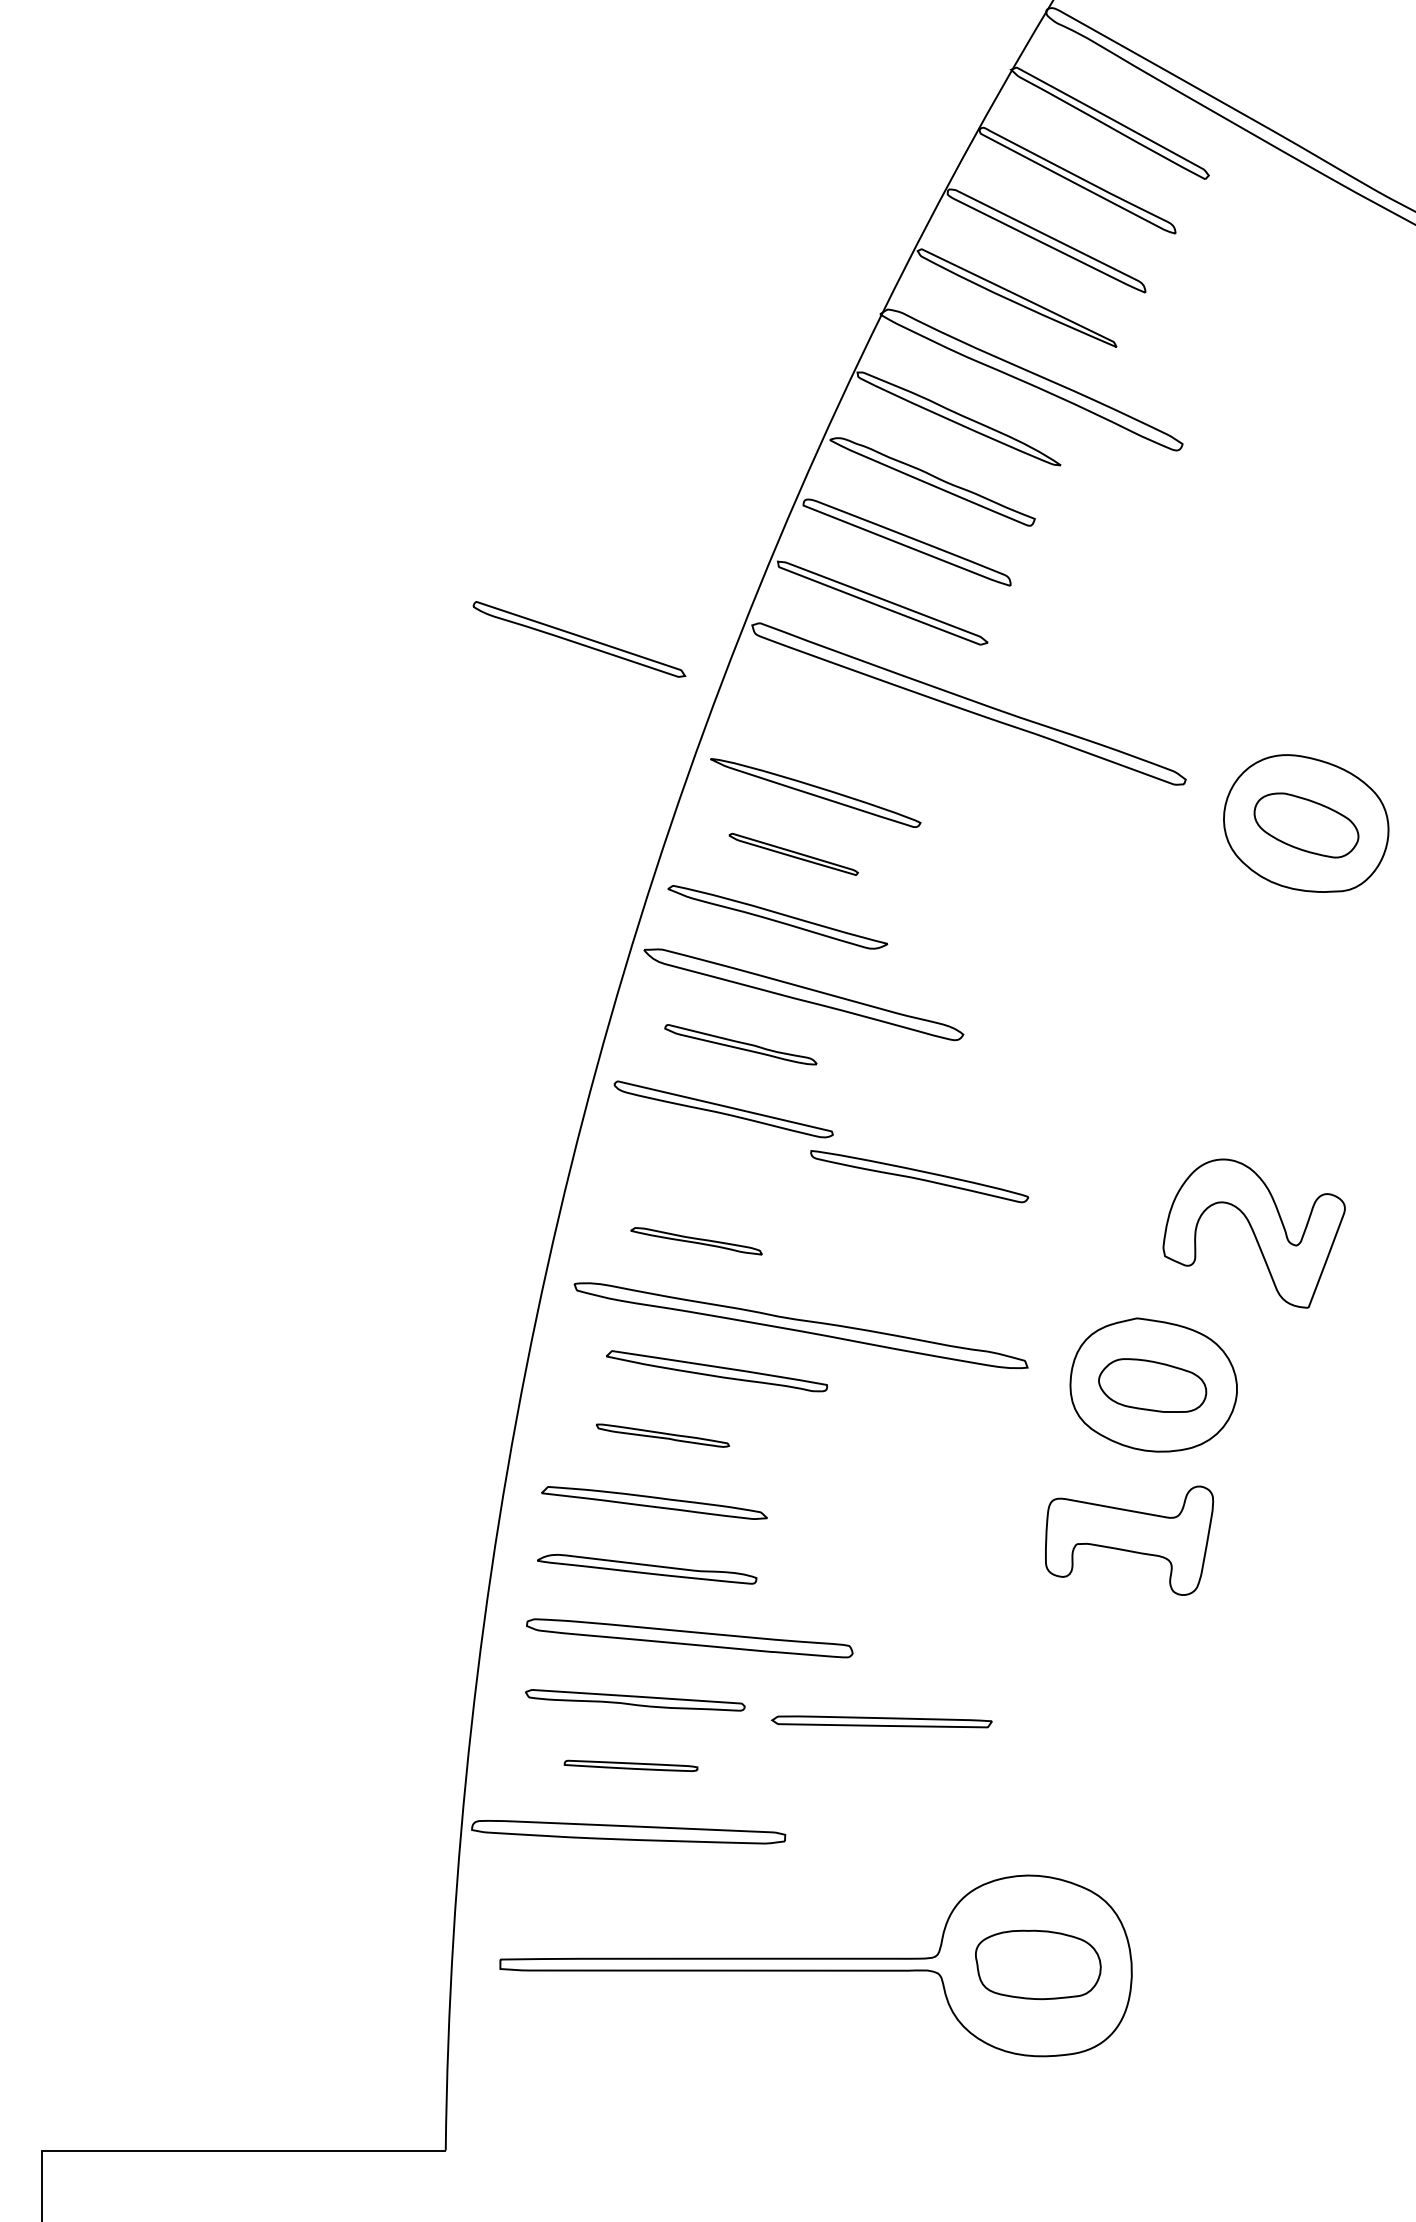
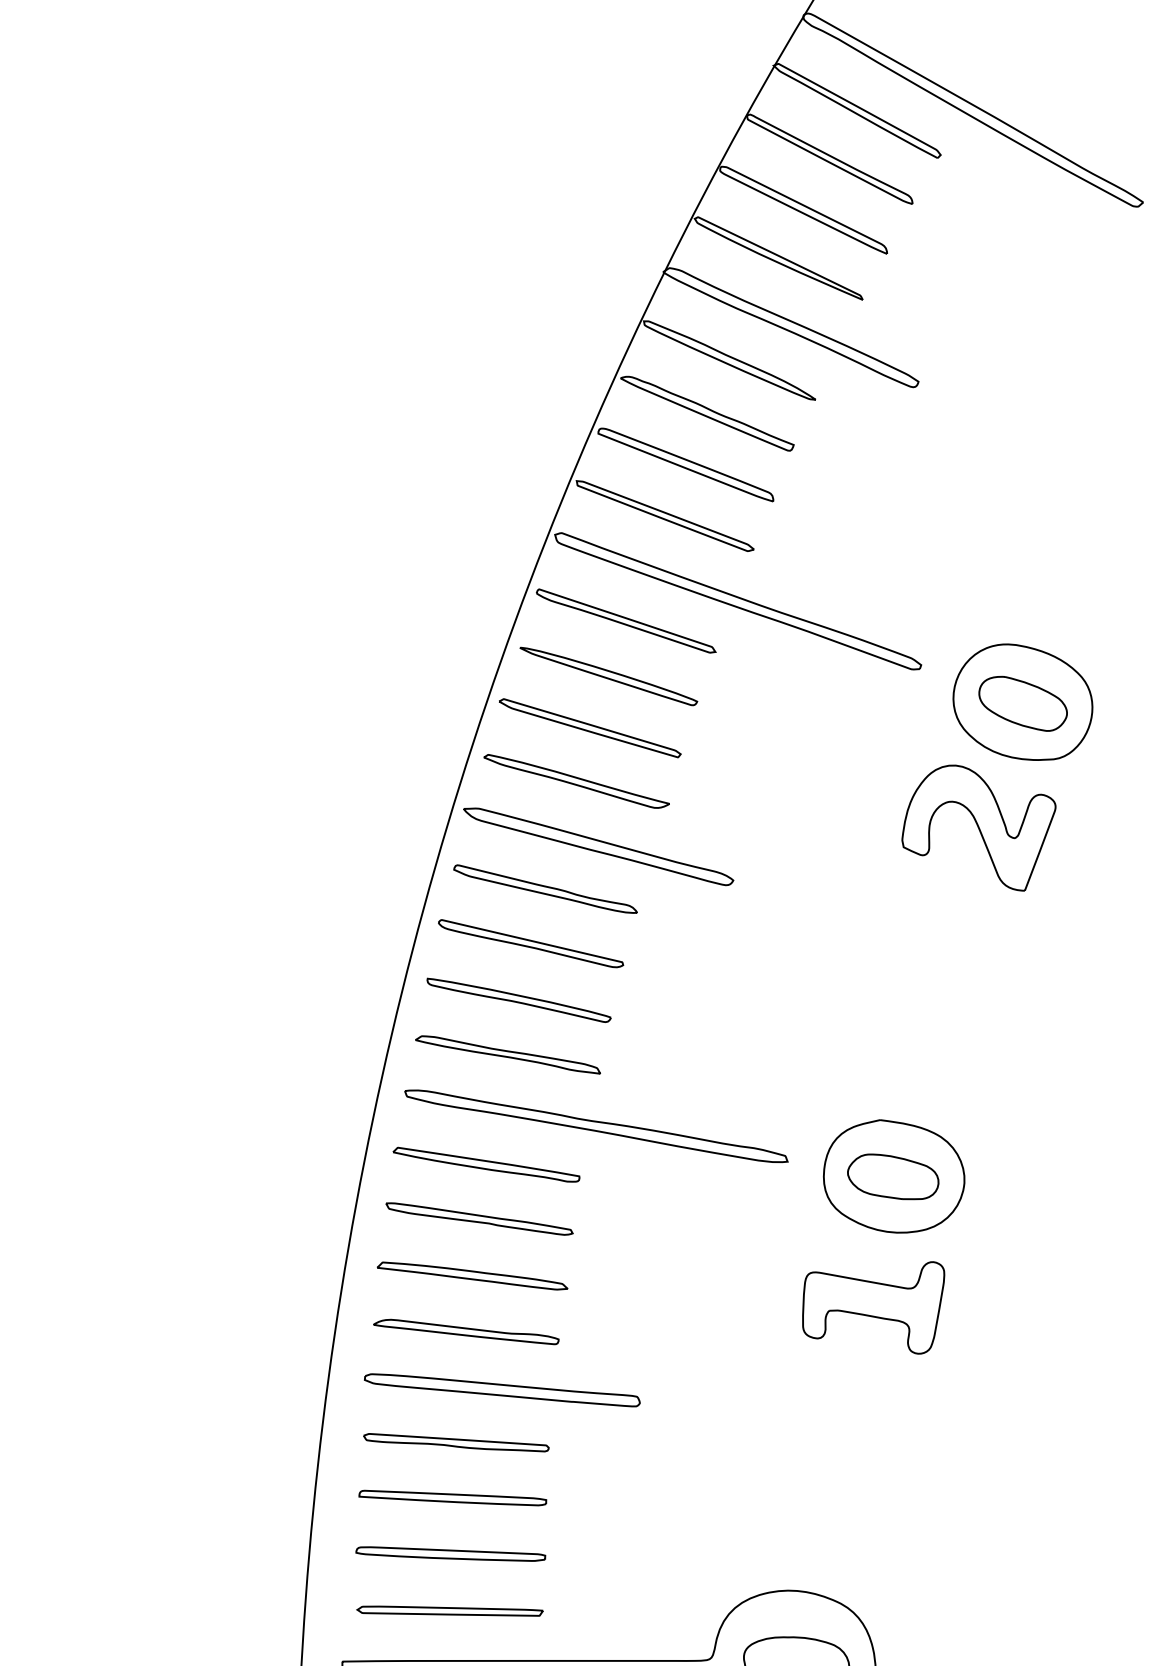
part: (579, 639) -> (626, 621), moved
part: (793, 854) -> (589, 728), size x1.67
part: (740, 1044) -> (545, 888), size x1.43
part: (919, 1176) -> (518, 1000), moved
part: (1253, 1233) -> (978, 828), moved
part: (696, 1241) -> (508, 1055), size x1.67
part: (717, 1371) -> (486, 1164), moved
part: (662, 1435) -> (479, 1219), size x1.67
part: (881, 1721) -> (449, 1610), moved
part: (630, 1765) -> (452, 1497), size x1.67
part: (628, 1832) -> (450, 1554), size x0.71

